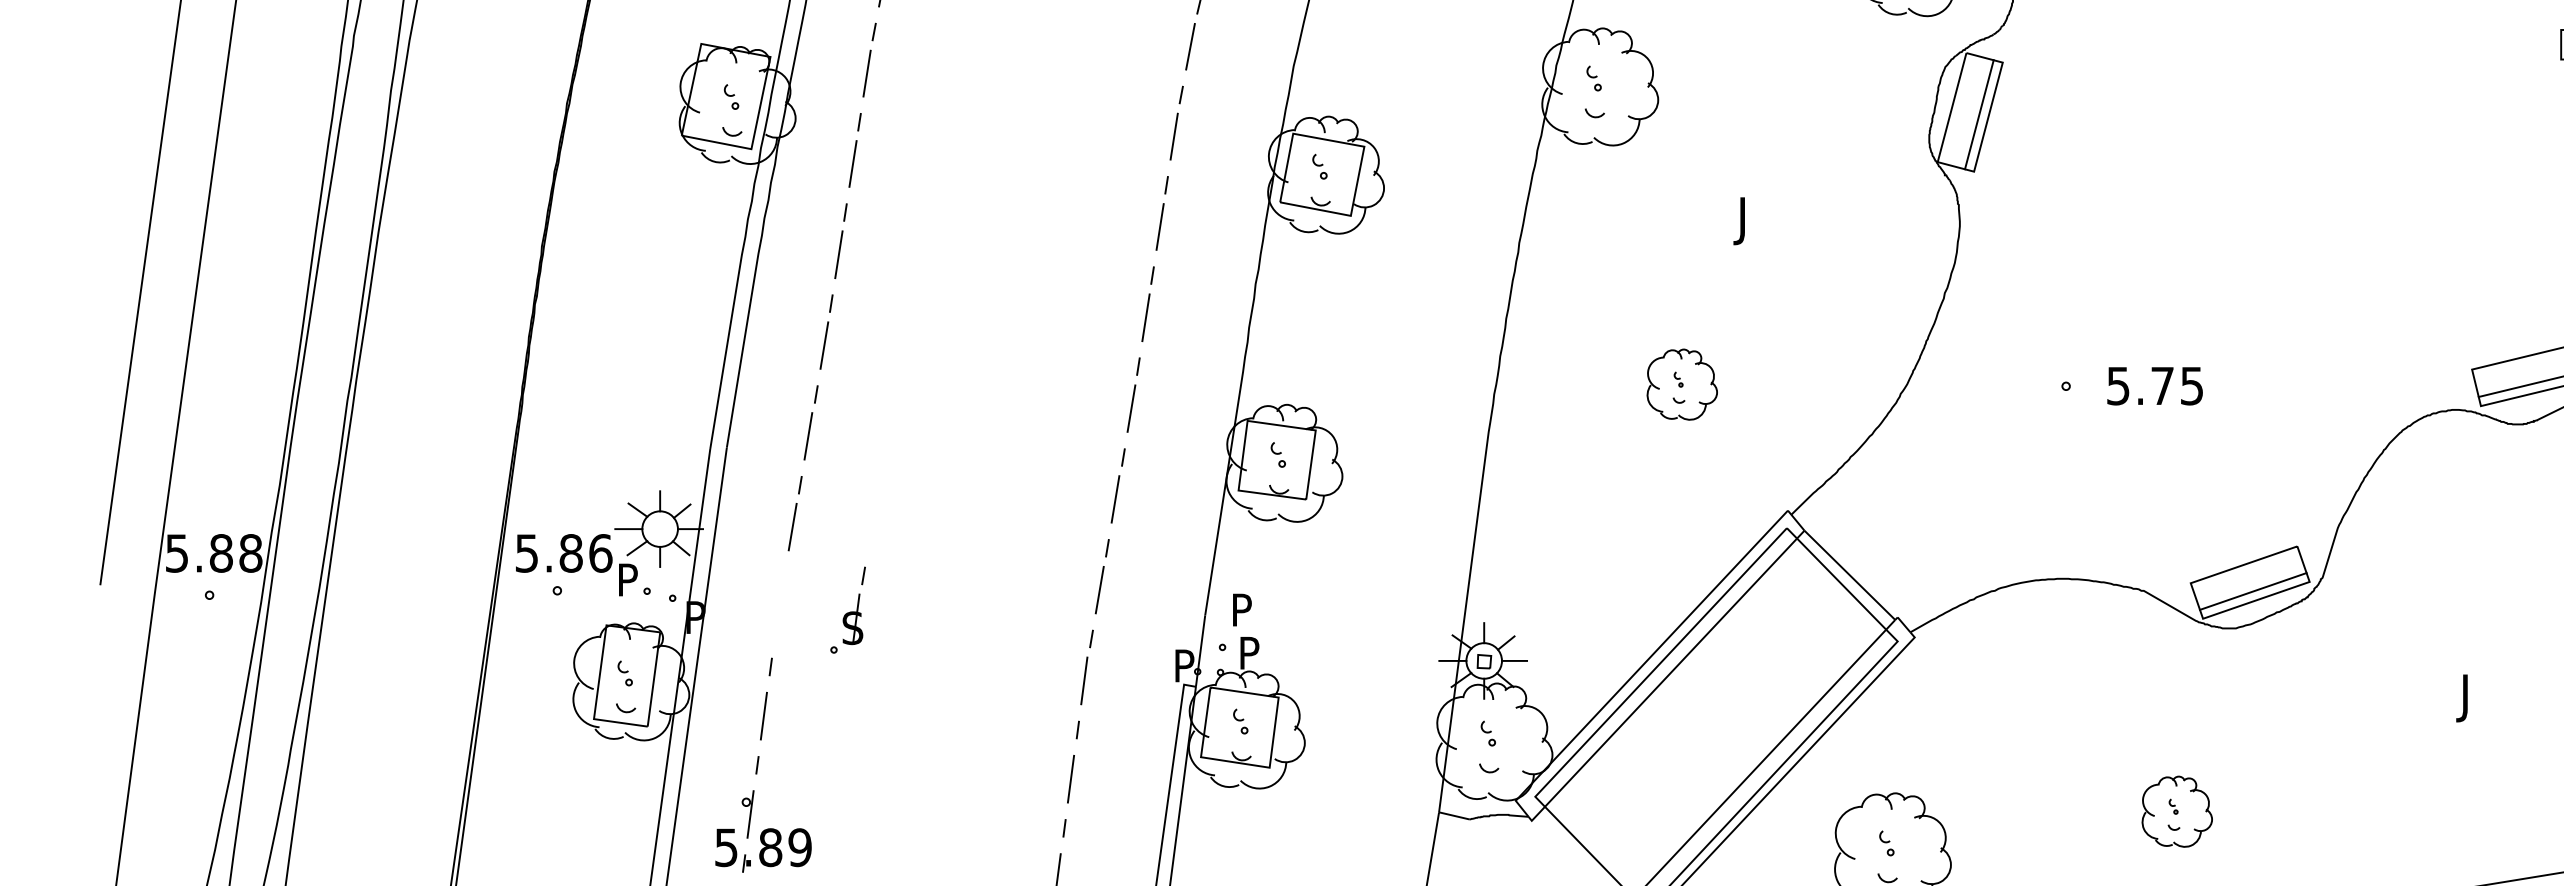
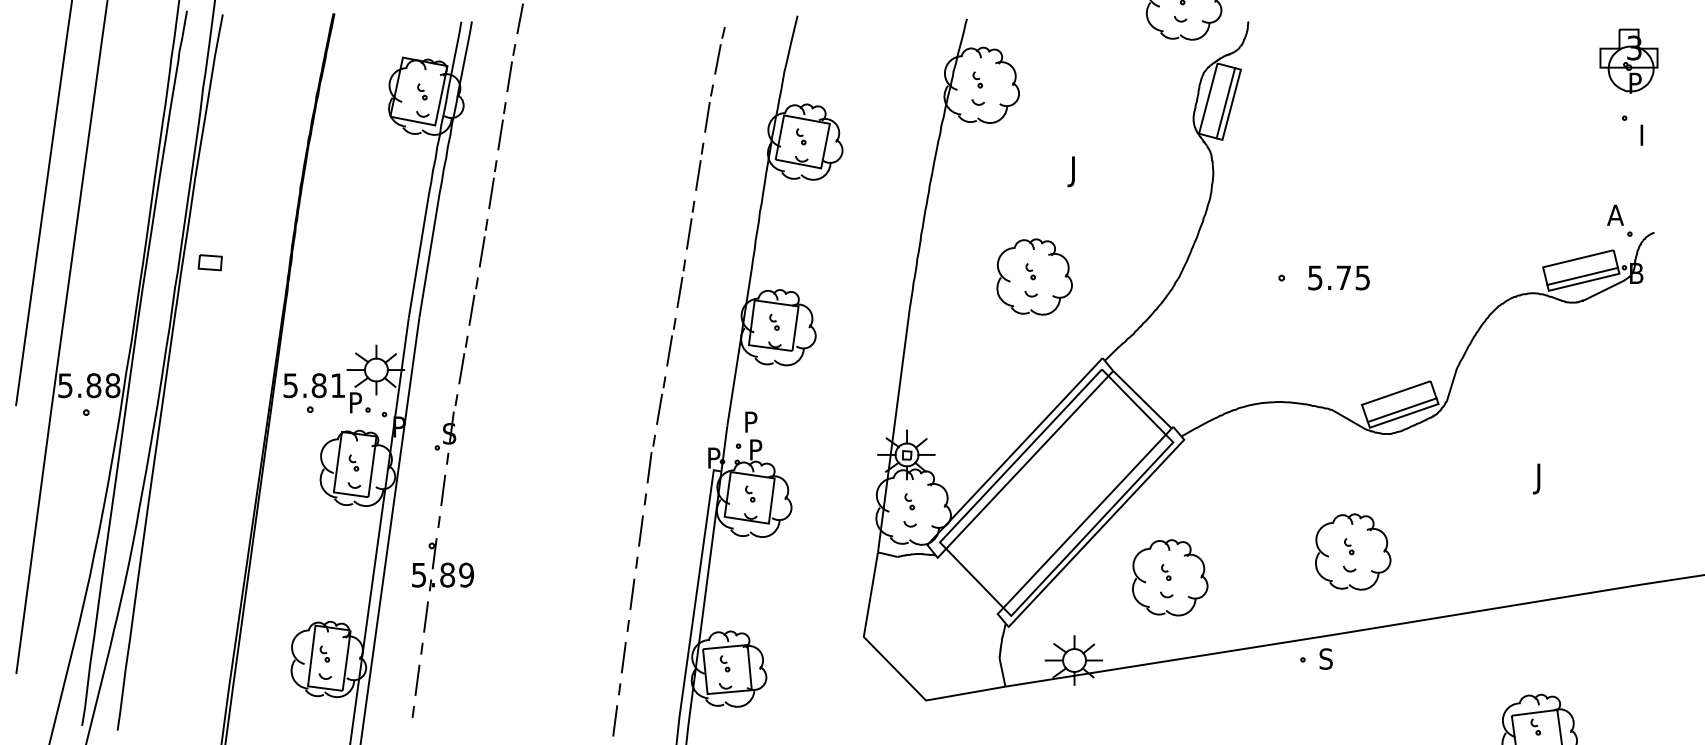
part: (400, 362) -> (209, 262), added
part: (1682, 383) -> (1034, 276), size x1.67
text: (599, 553) -> (337, 385), 5.86 -> 5.81
part: (848, 610) -> (446, 422), moved
part: (2177, 810) -> (1353, 551), size x1.67

